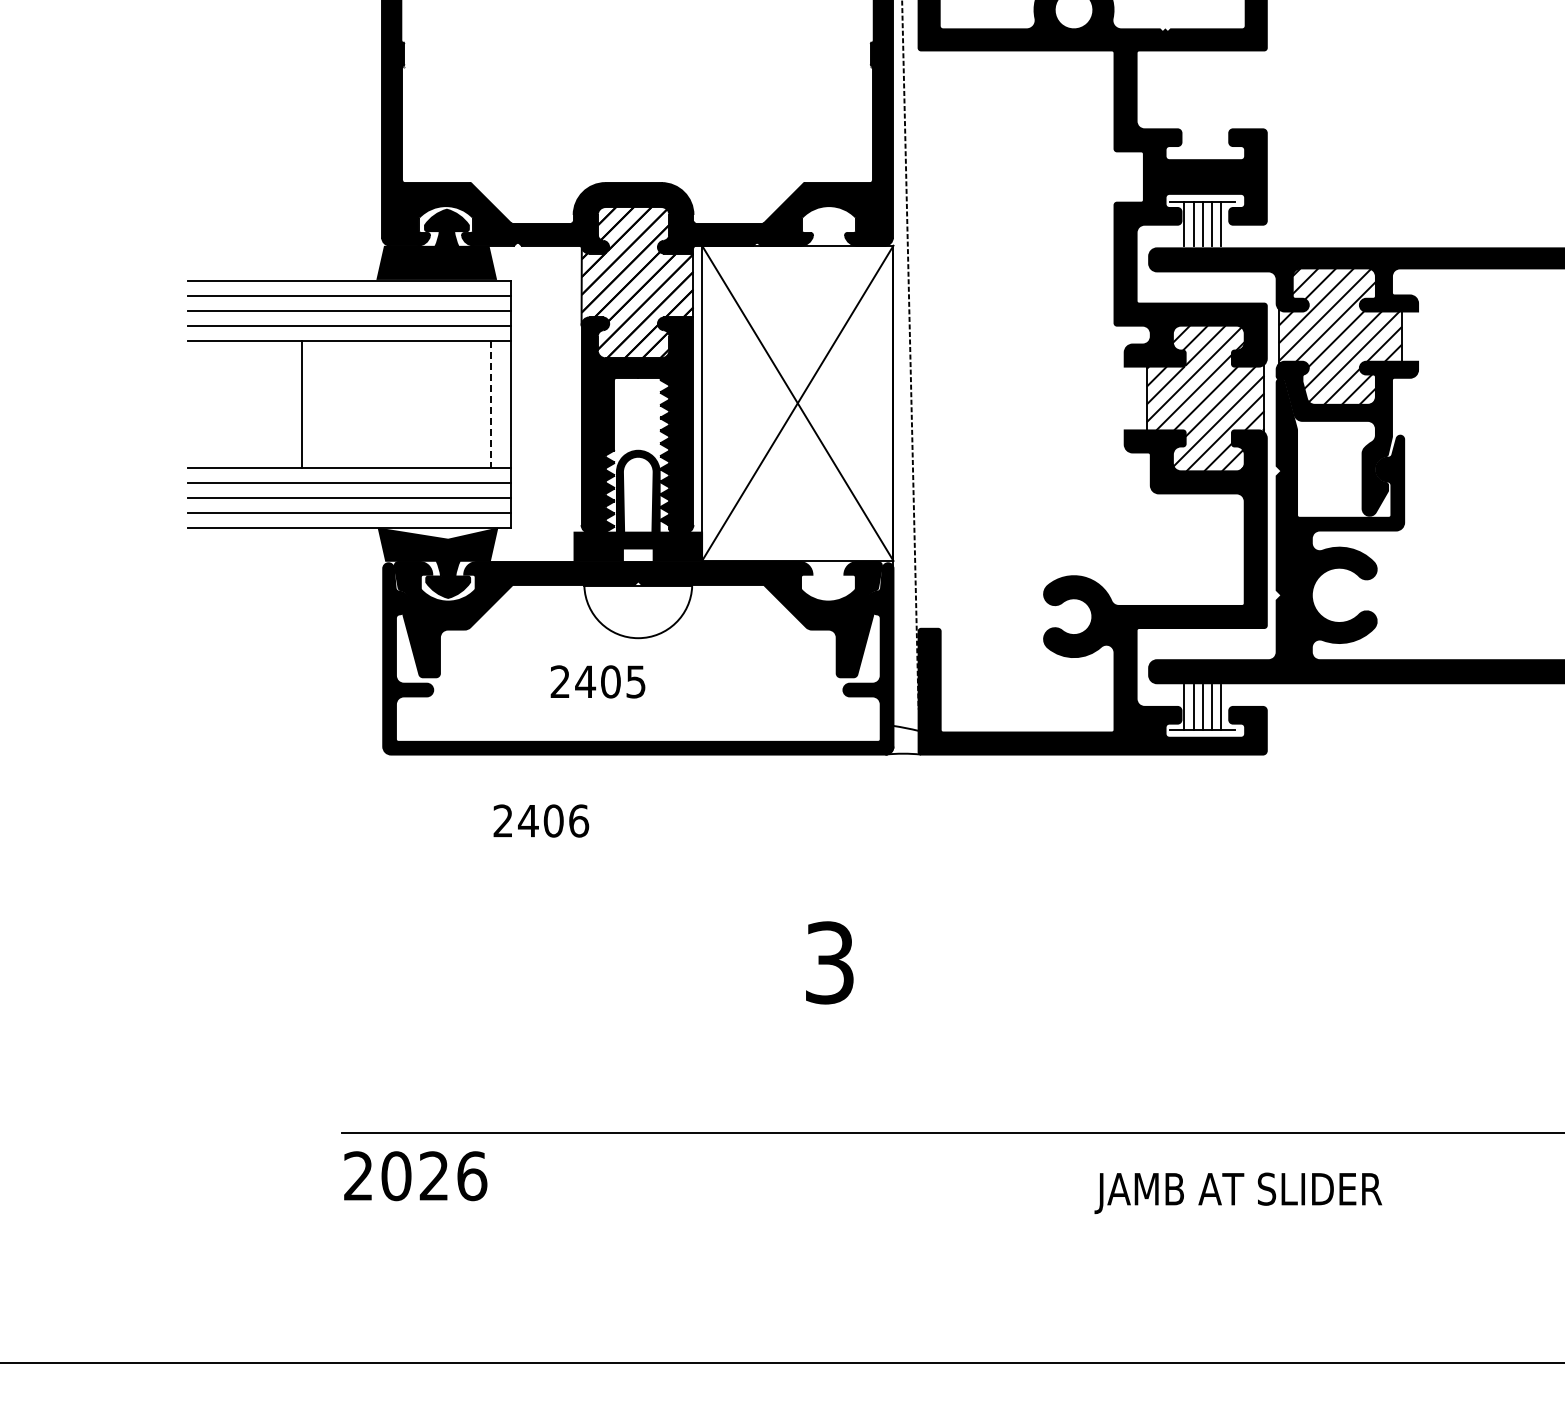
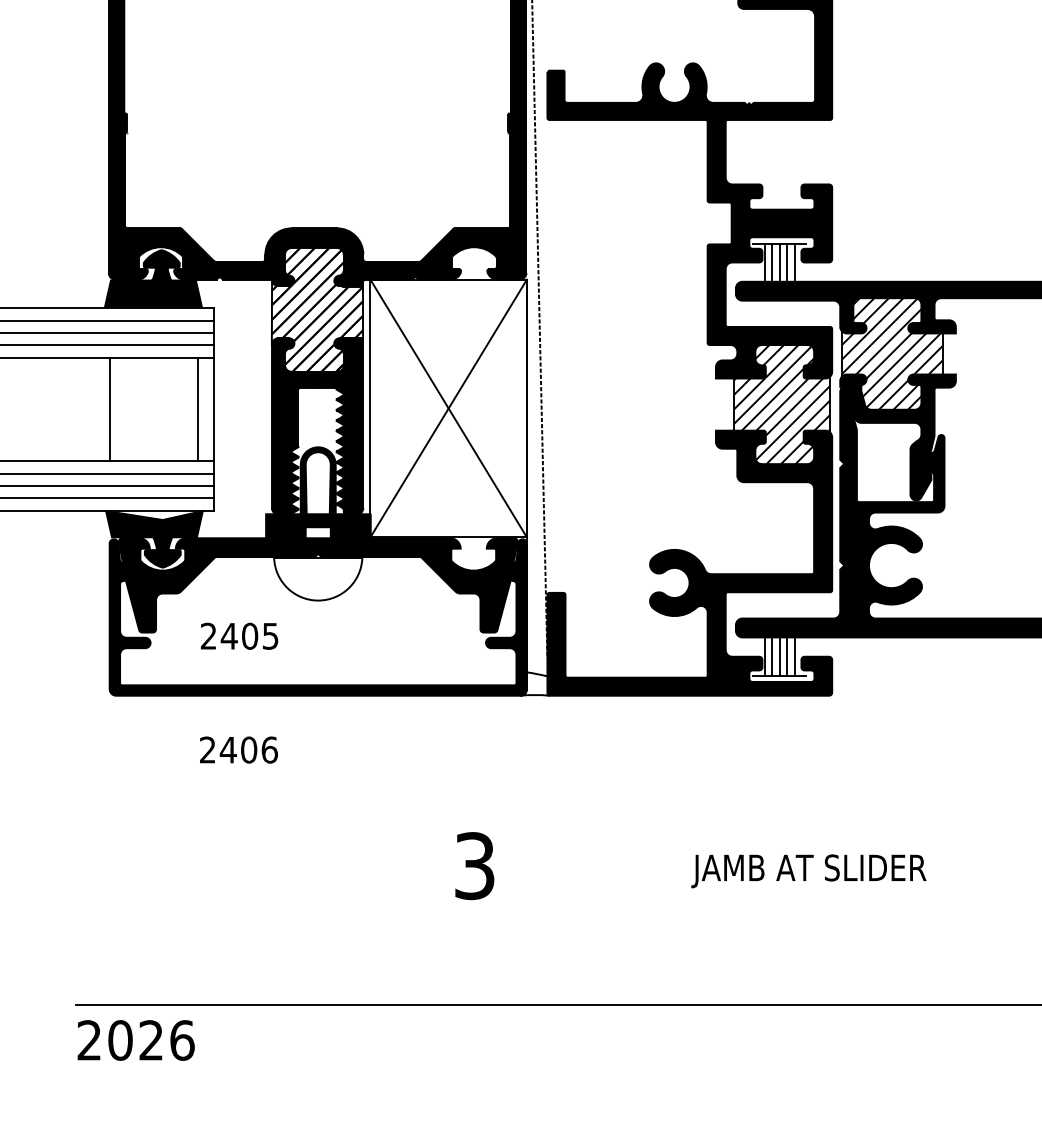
line: (302, 404) -> (109, 409), moved
line: (491, 405) -> (198, 410), dashed -> solid
text: (597, 681) -> (239, 635), moved
text: (1237, 1192) -> (808, 870), moved

